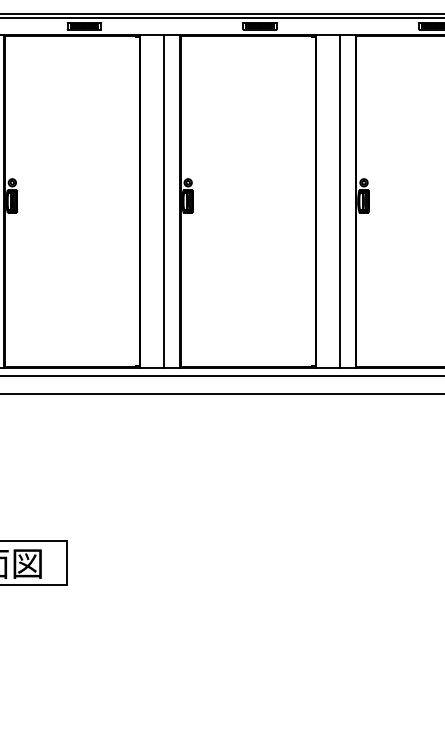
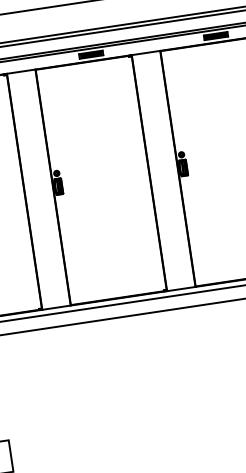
line: (164, 201) -> (41, 189), removed
line: (340, 201) -> (166, 170), removed

